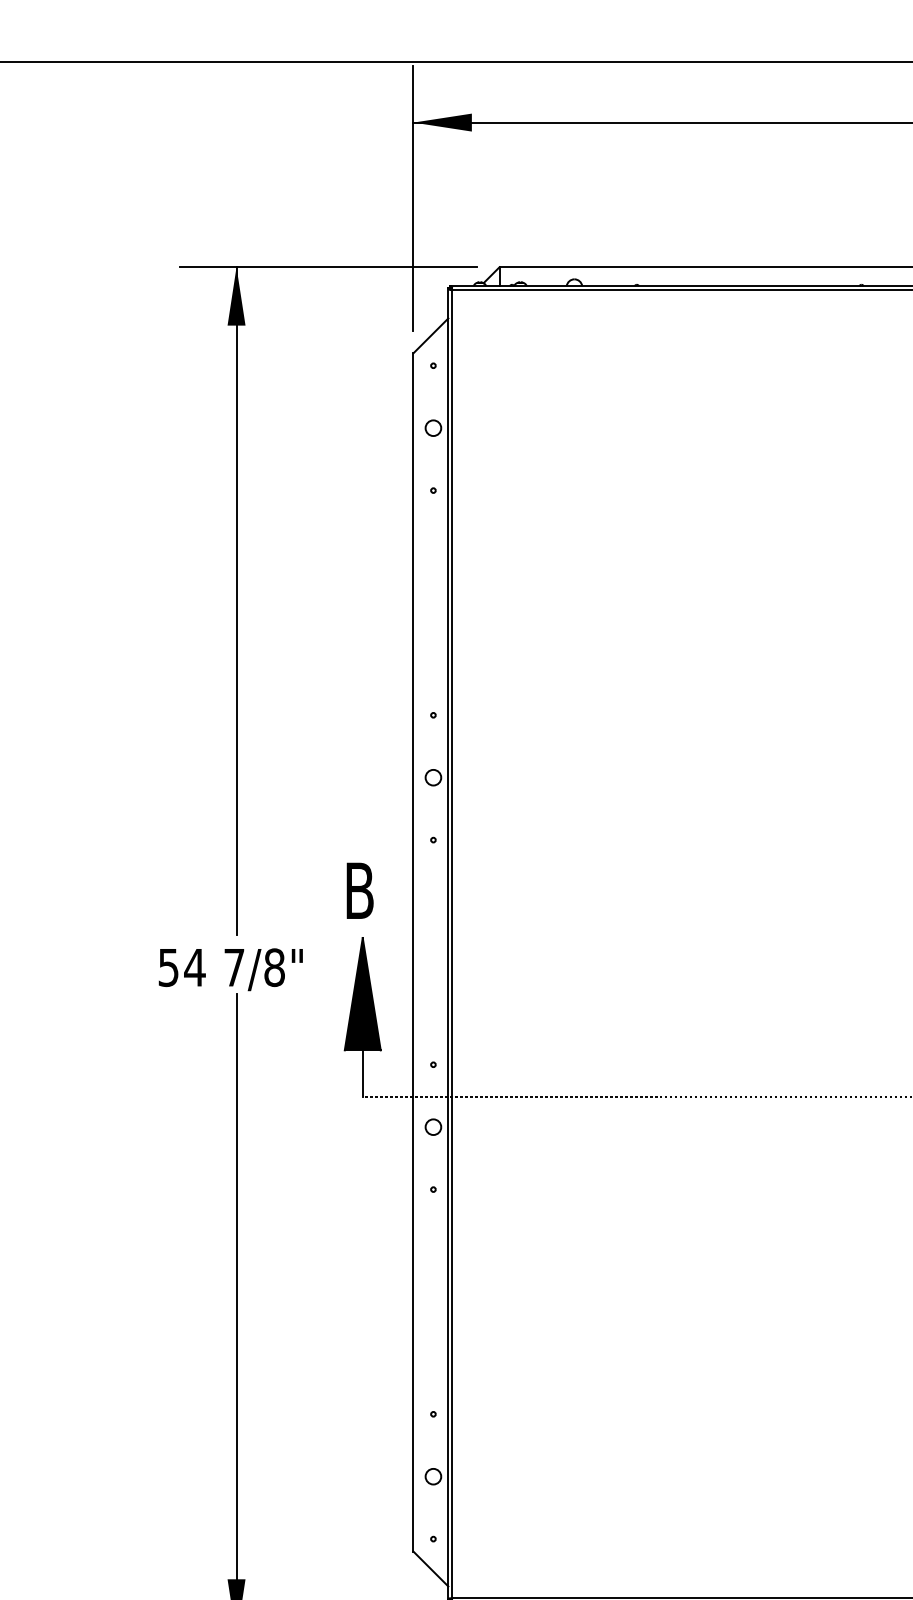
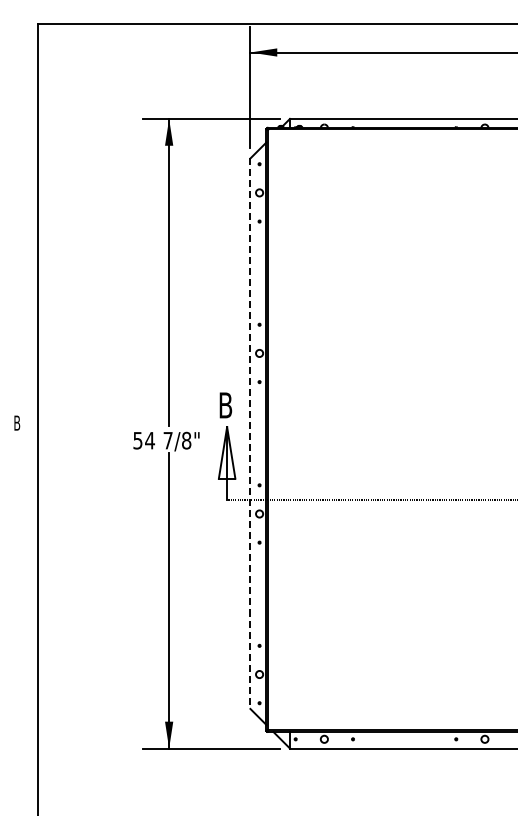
line: (413, 954) -> (250, 434), solid -> dashed
fill: (361, 993) -> (226, 452), removed

